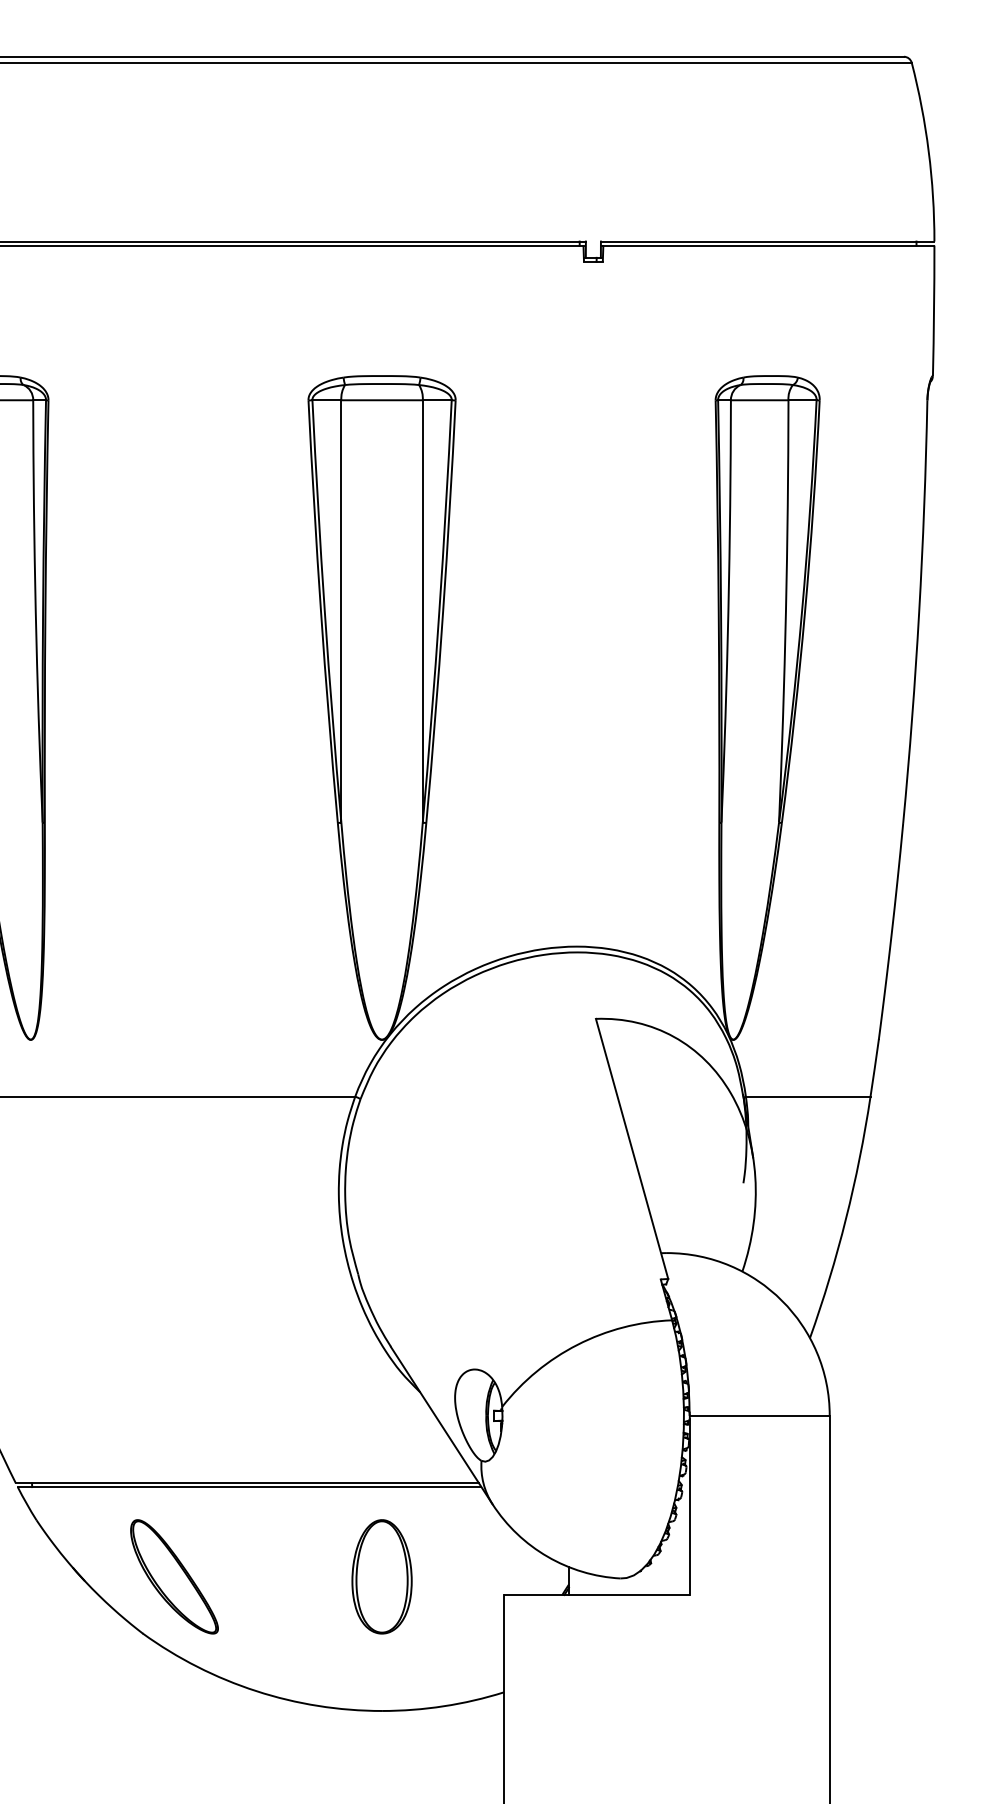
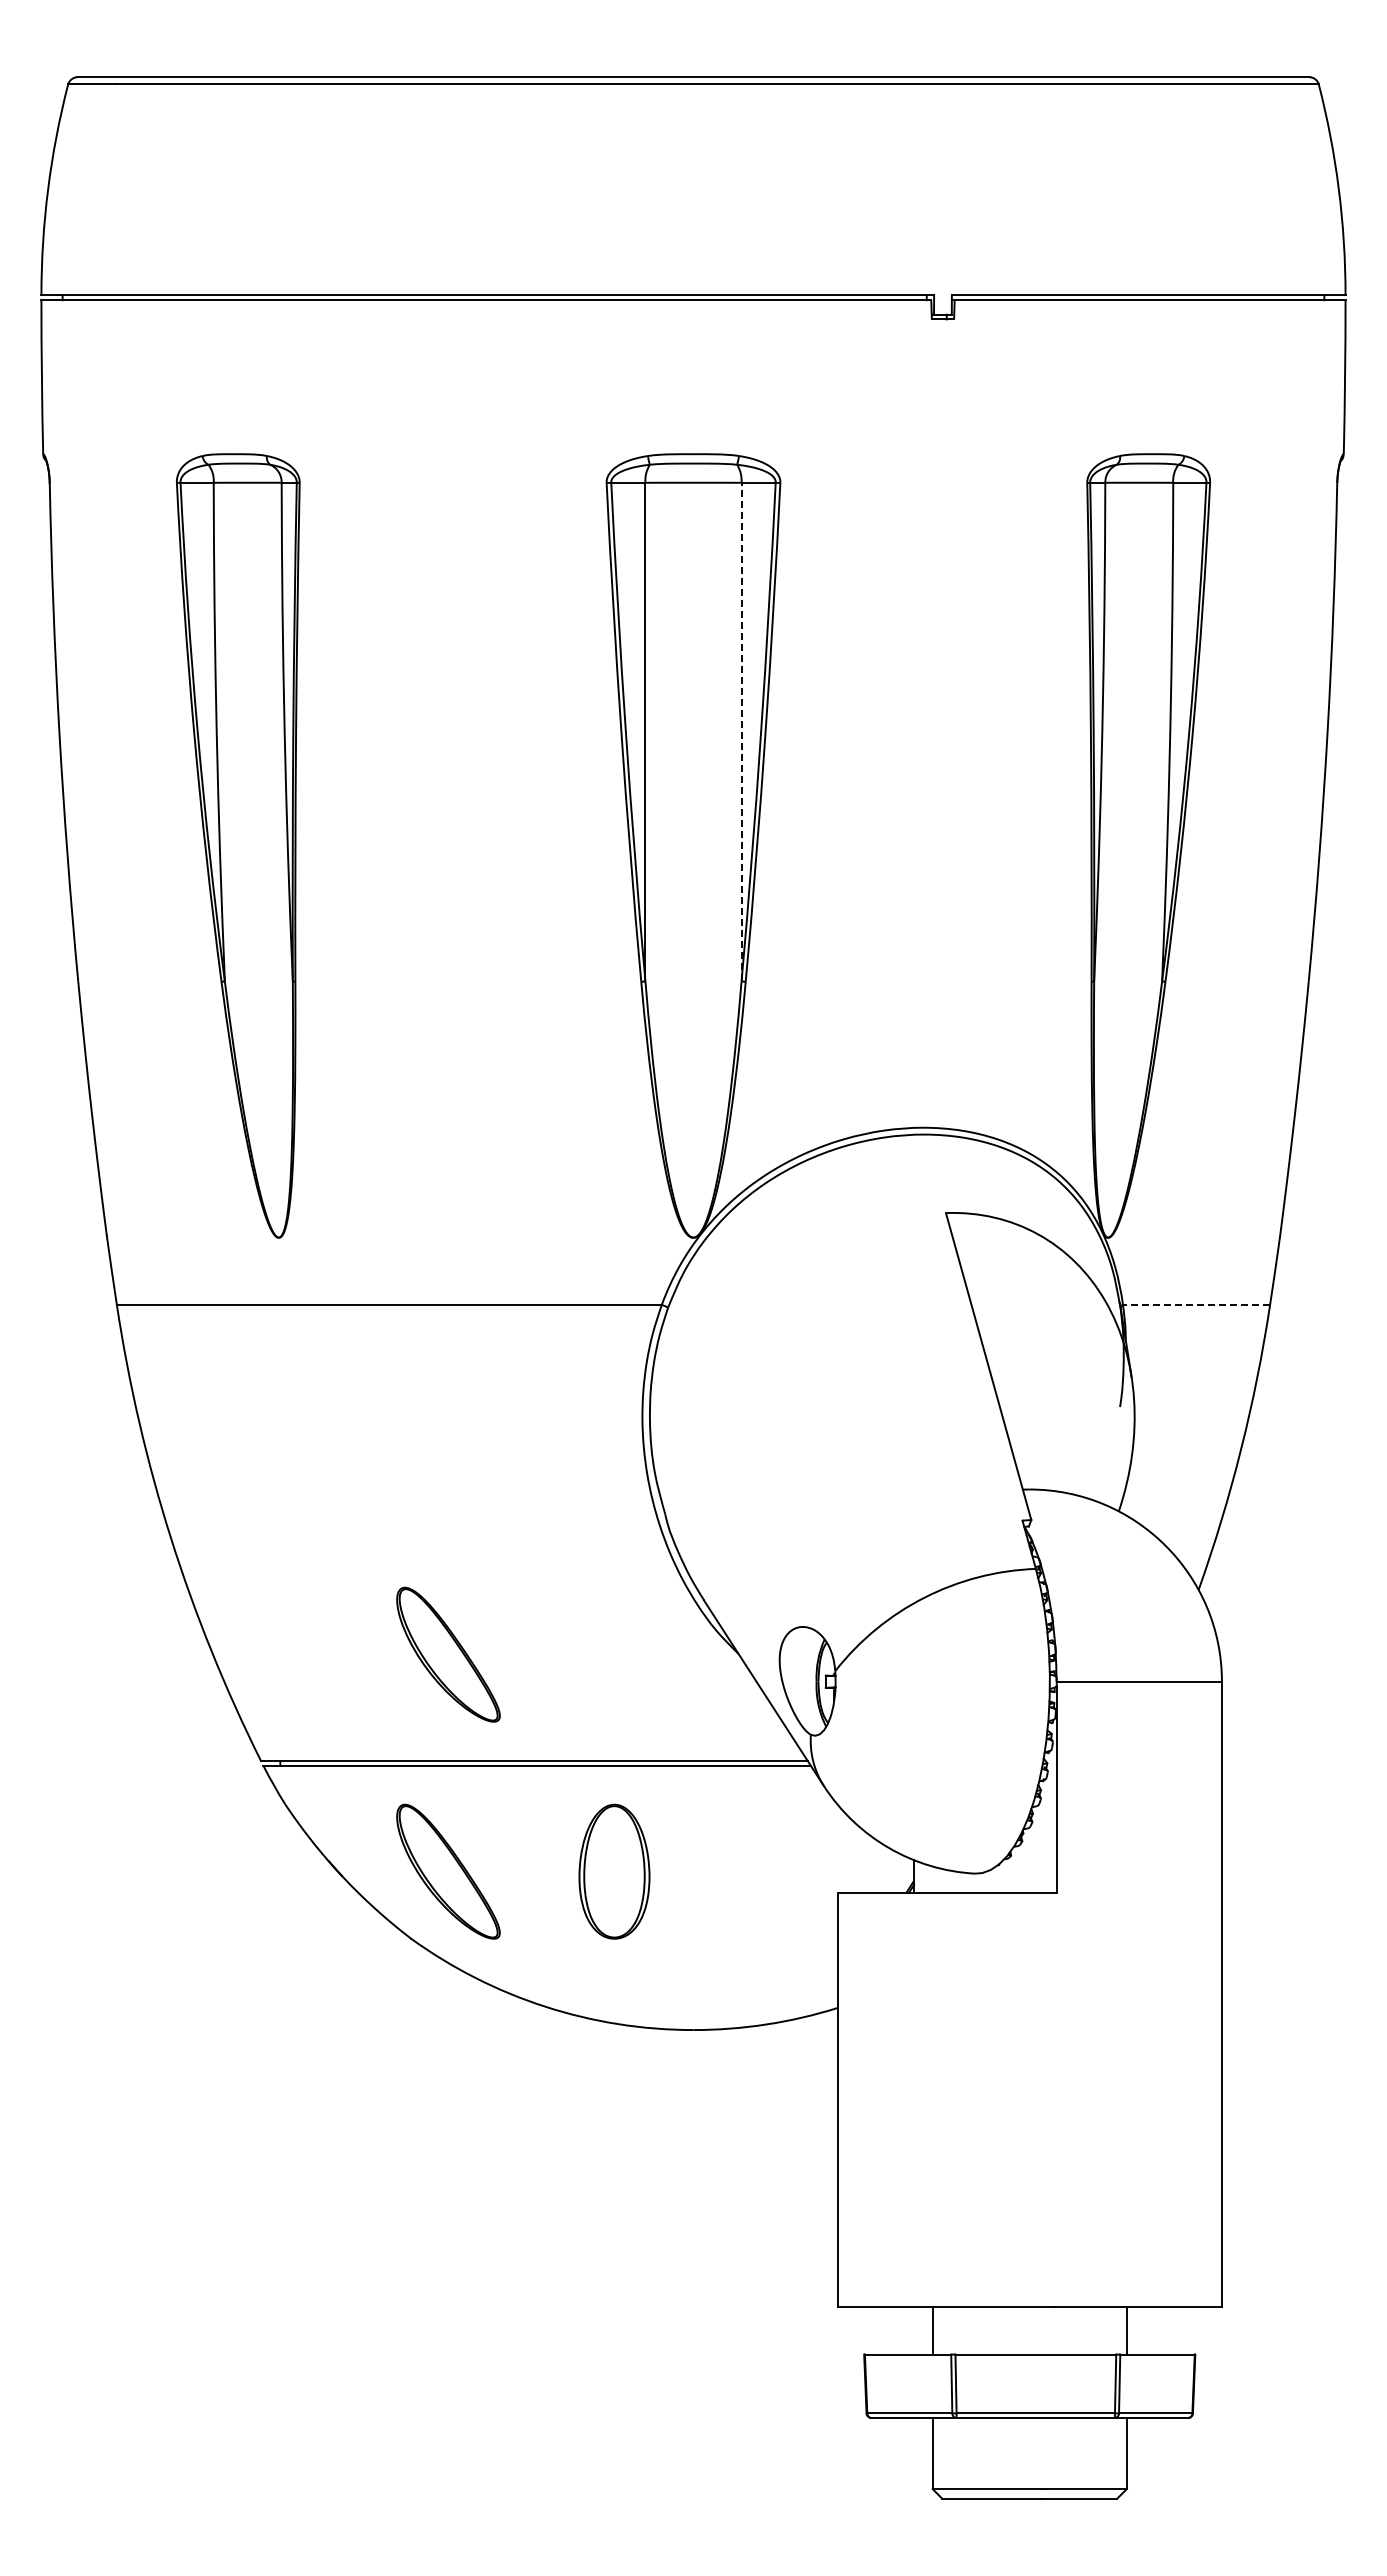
line: (422, 610) -> (741, 731), solid -> dashed
line: (808, 1096) -> (1196, 1304), solid -> dashed
part: (174, 1392) -> (448, 1654), added
part: (382, 1576) -> (614, 1871), moved

